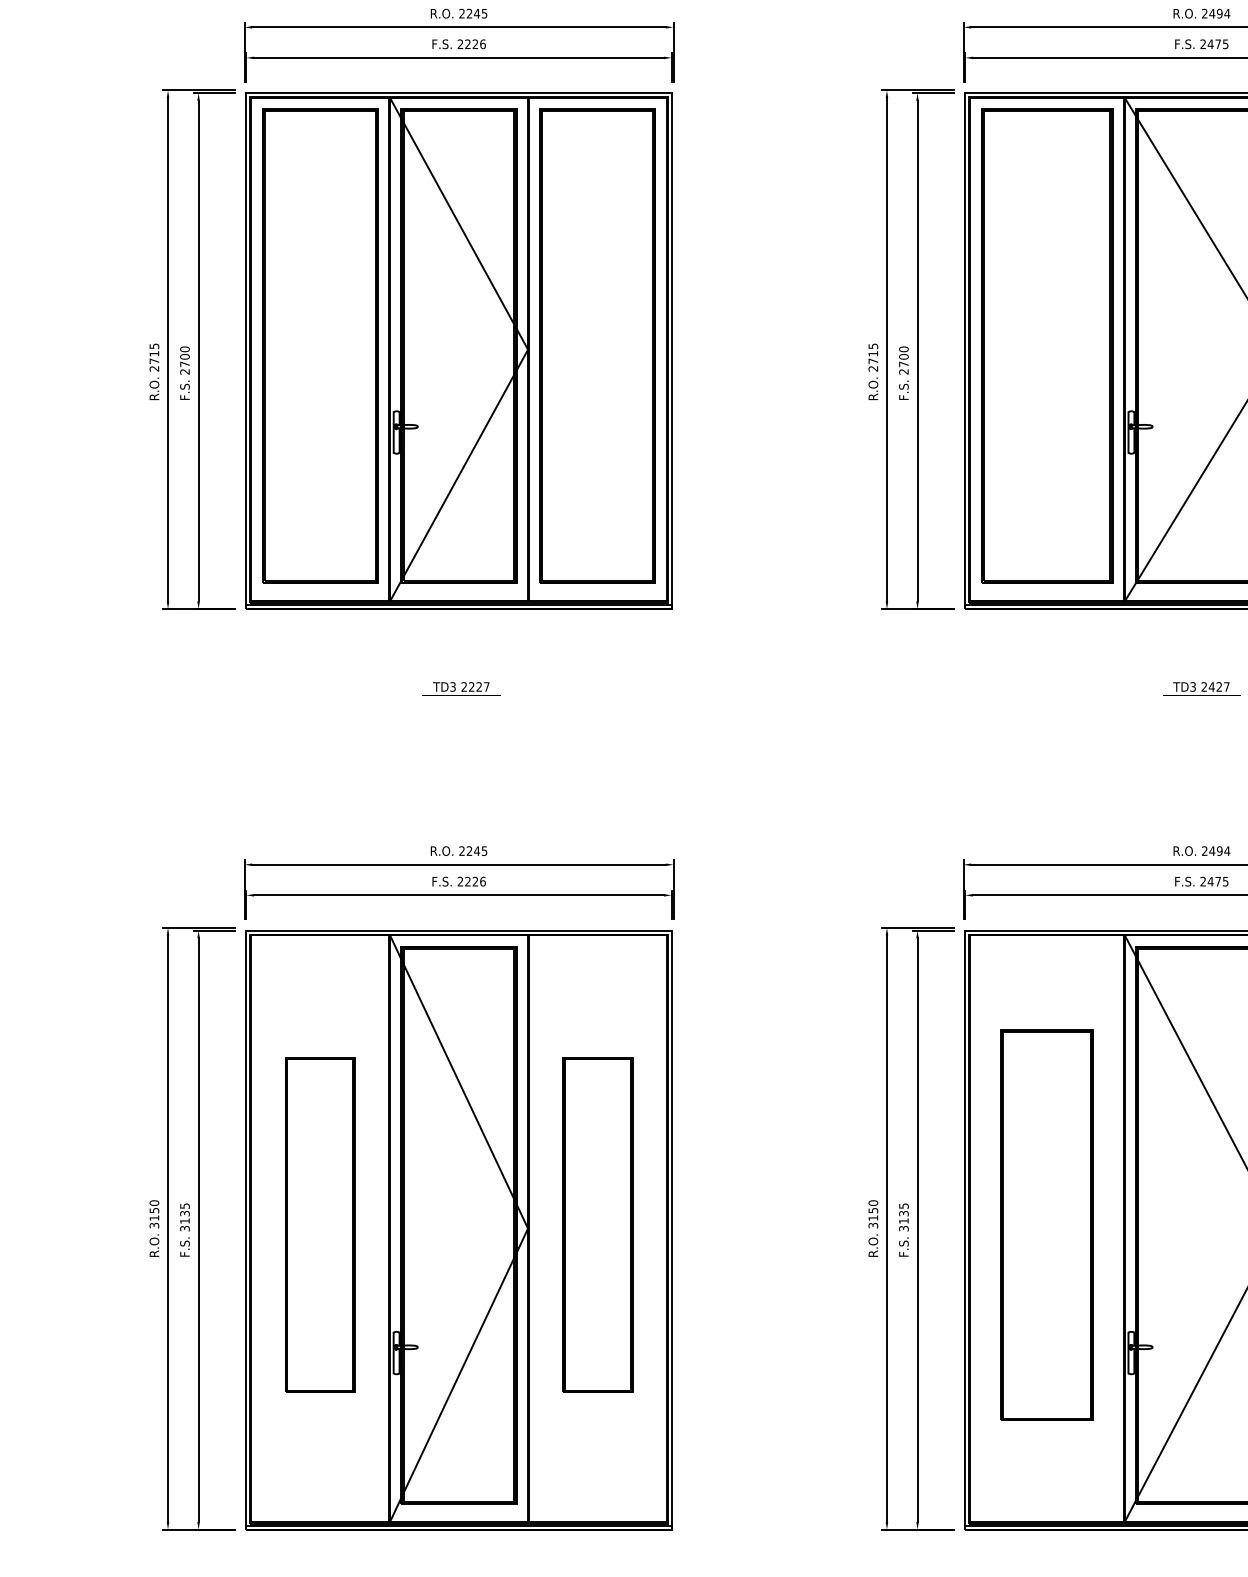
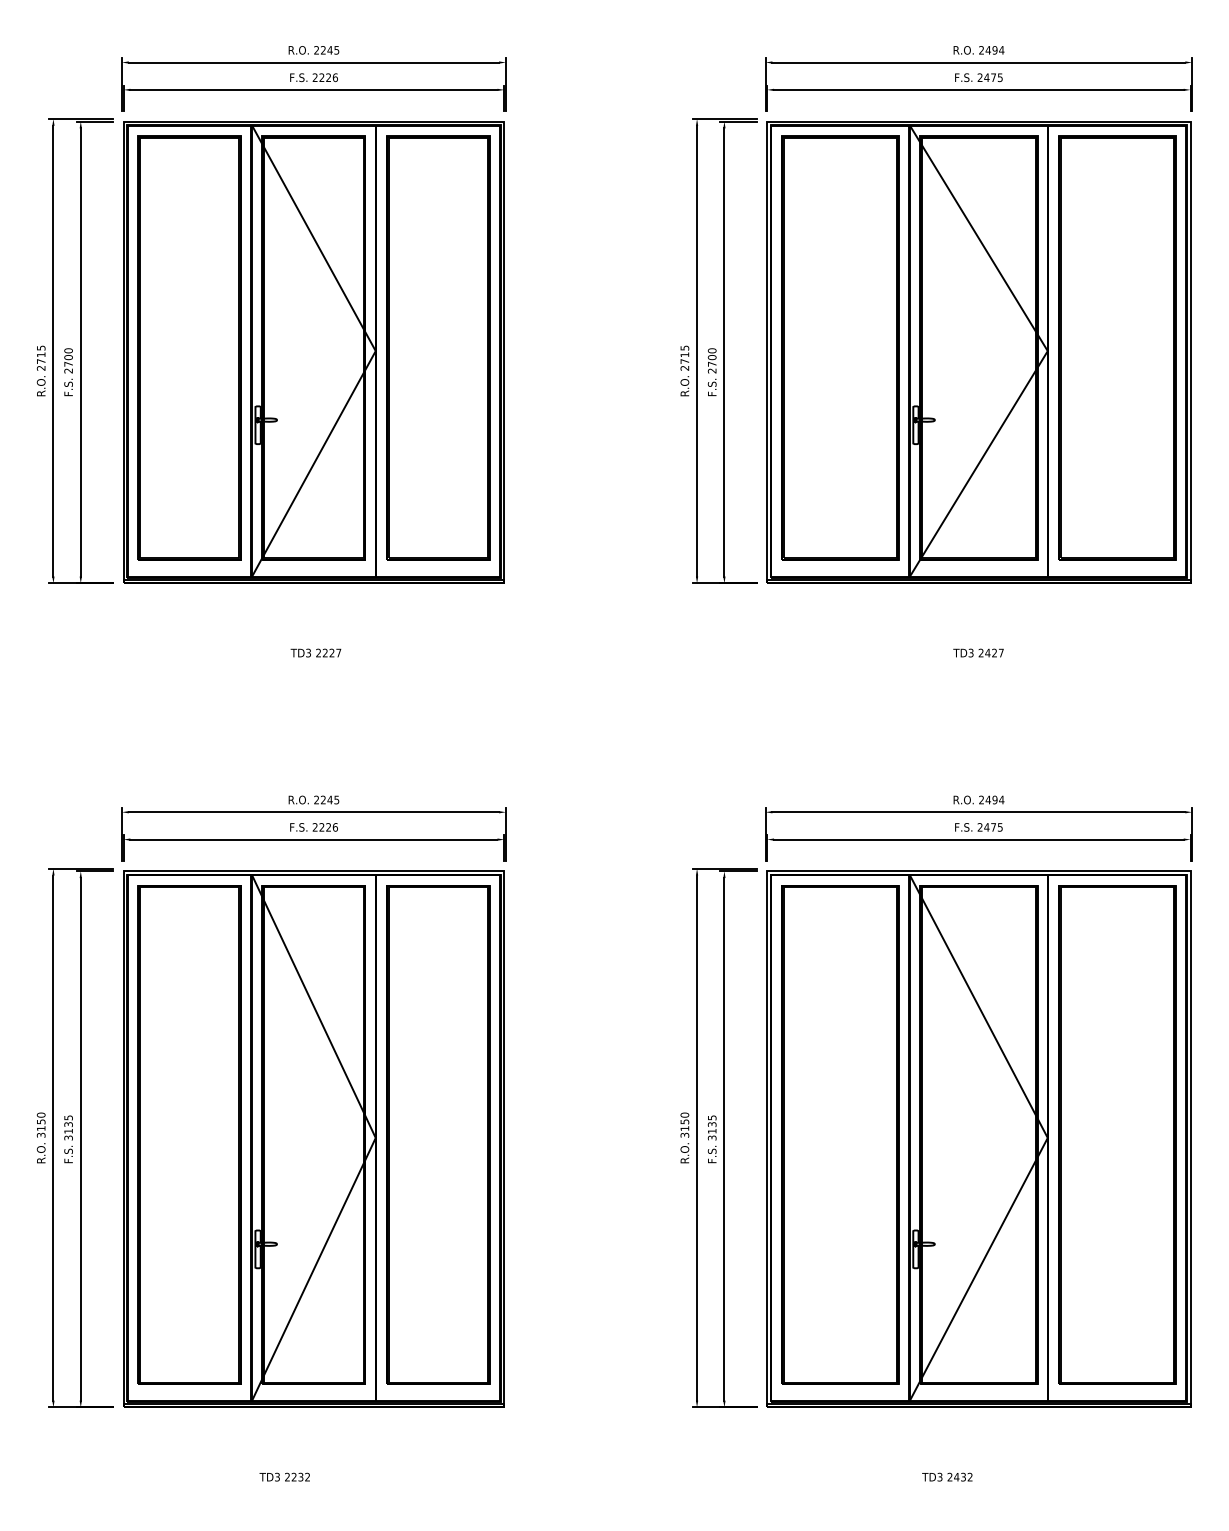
part: (320, 1224) -> (189, 1134), size x1.67
part: (598, 1224) -> (438, 1134), size x1.67
part: (1047, 1224) -> (840, 1134), size x1.43

